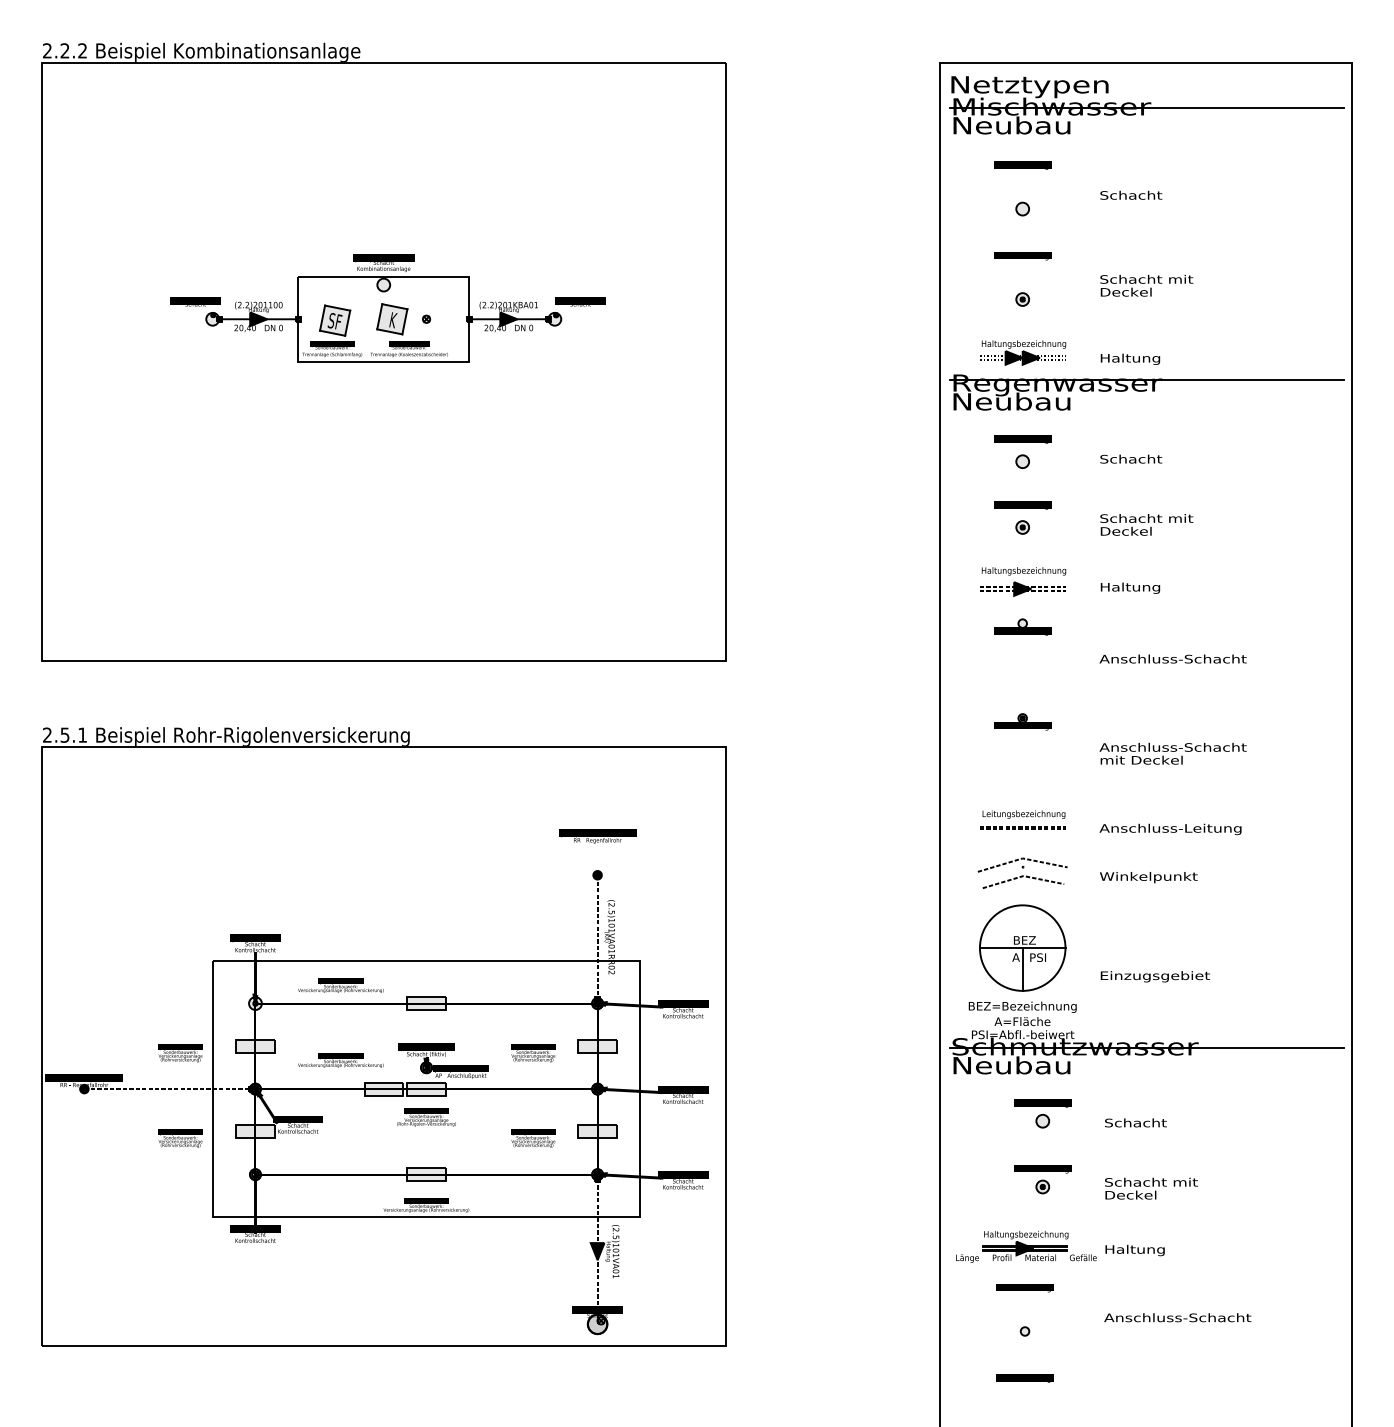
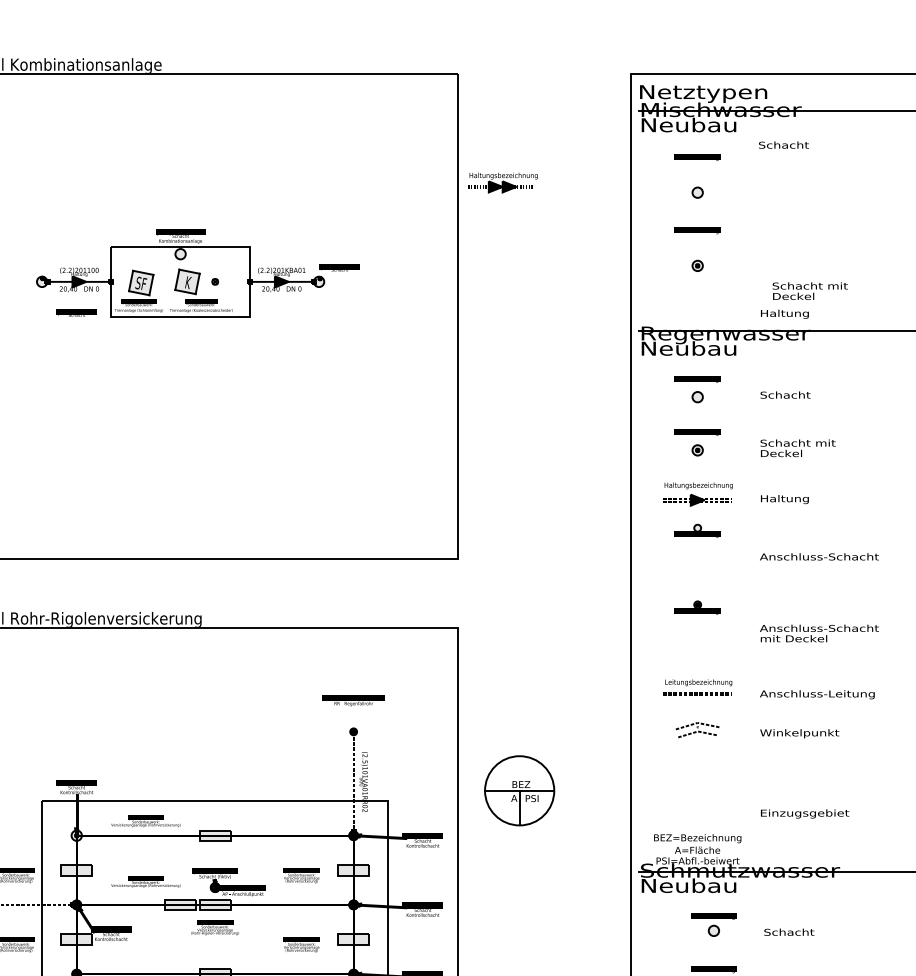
text: (1131, 194) -> (784, 144), moved
text: (1146, 285) -> (810, 290), moved
text: (195, 301) -> (76, 312), moved
part: (1023, 352) -> (503, 182), moved
part: (1022, 872) -> (697, 729), size x0.6
part: (1022, 947) -> (519, 790), moved

